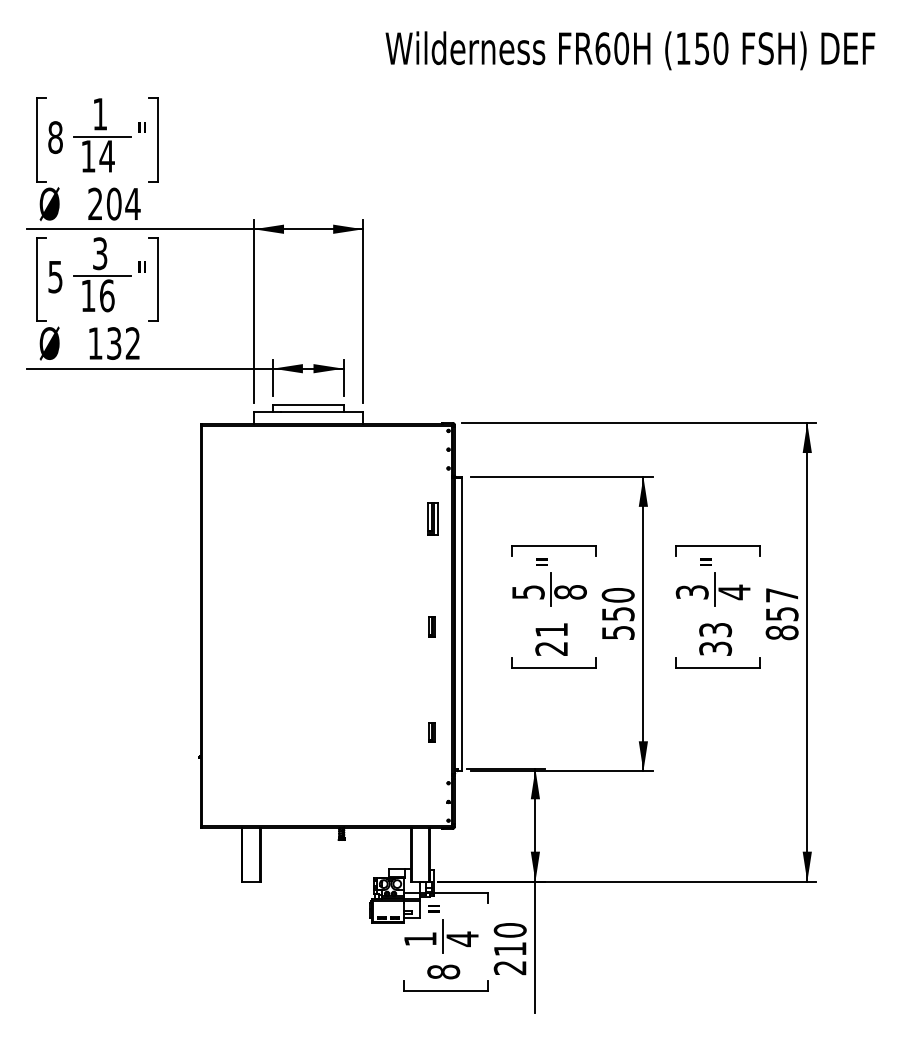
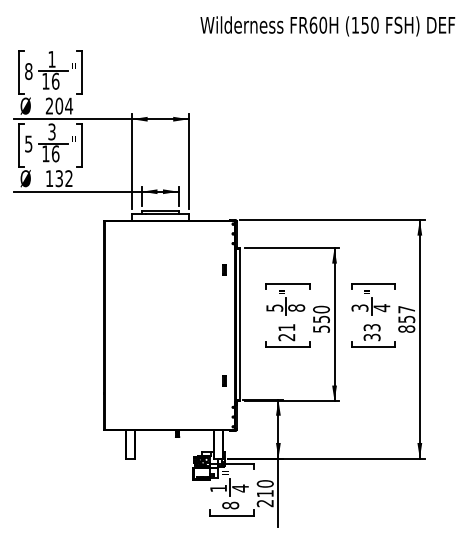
text: (106, 154) -> (55, 80), 14 -> 16
part: (431, 518) -> (224, 269), size x0.62
part: (431, 625) -> (224, 325), removed

